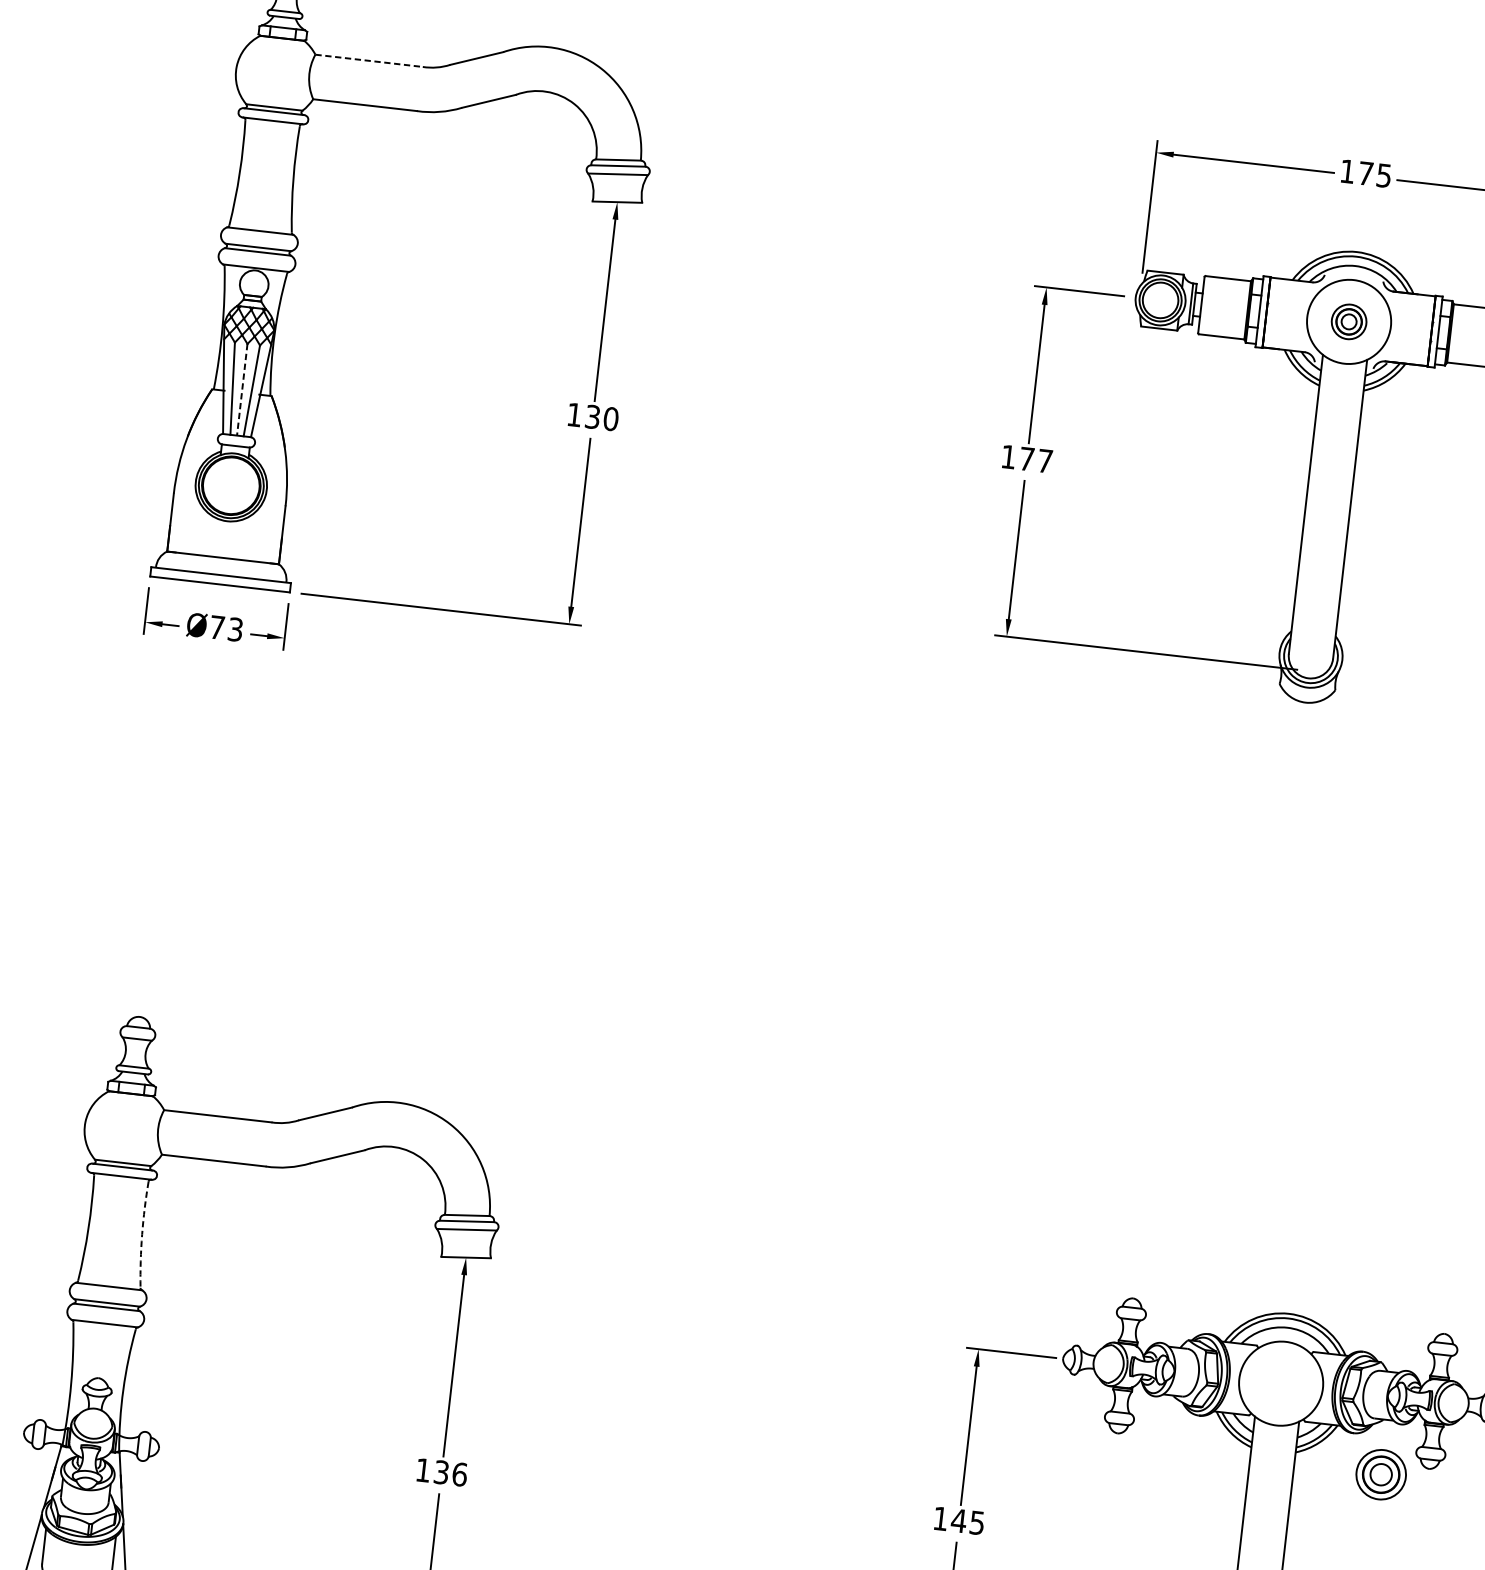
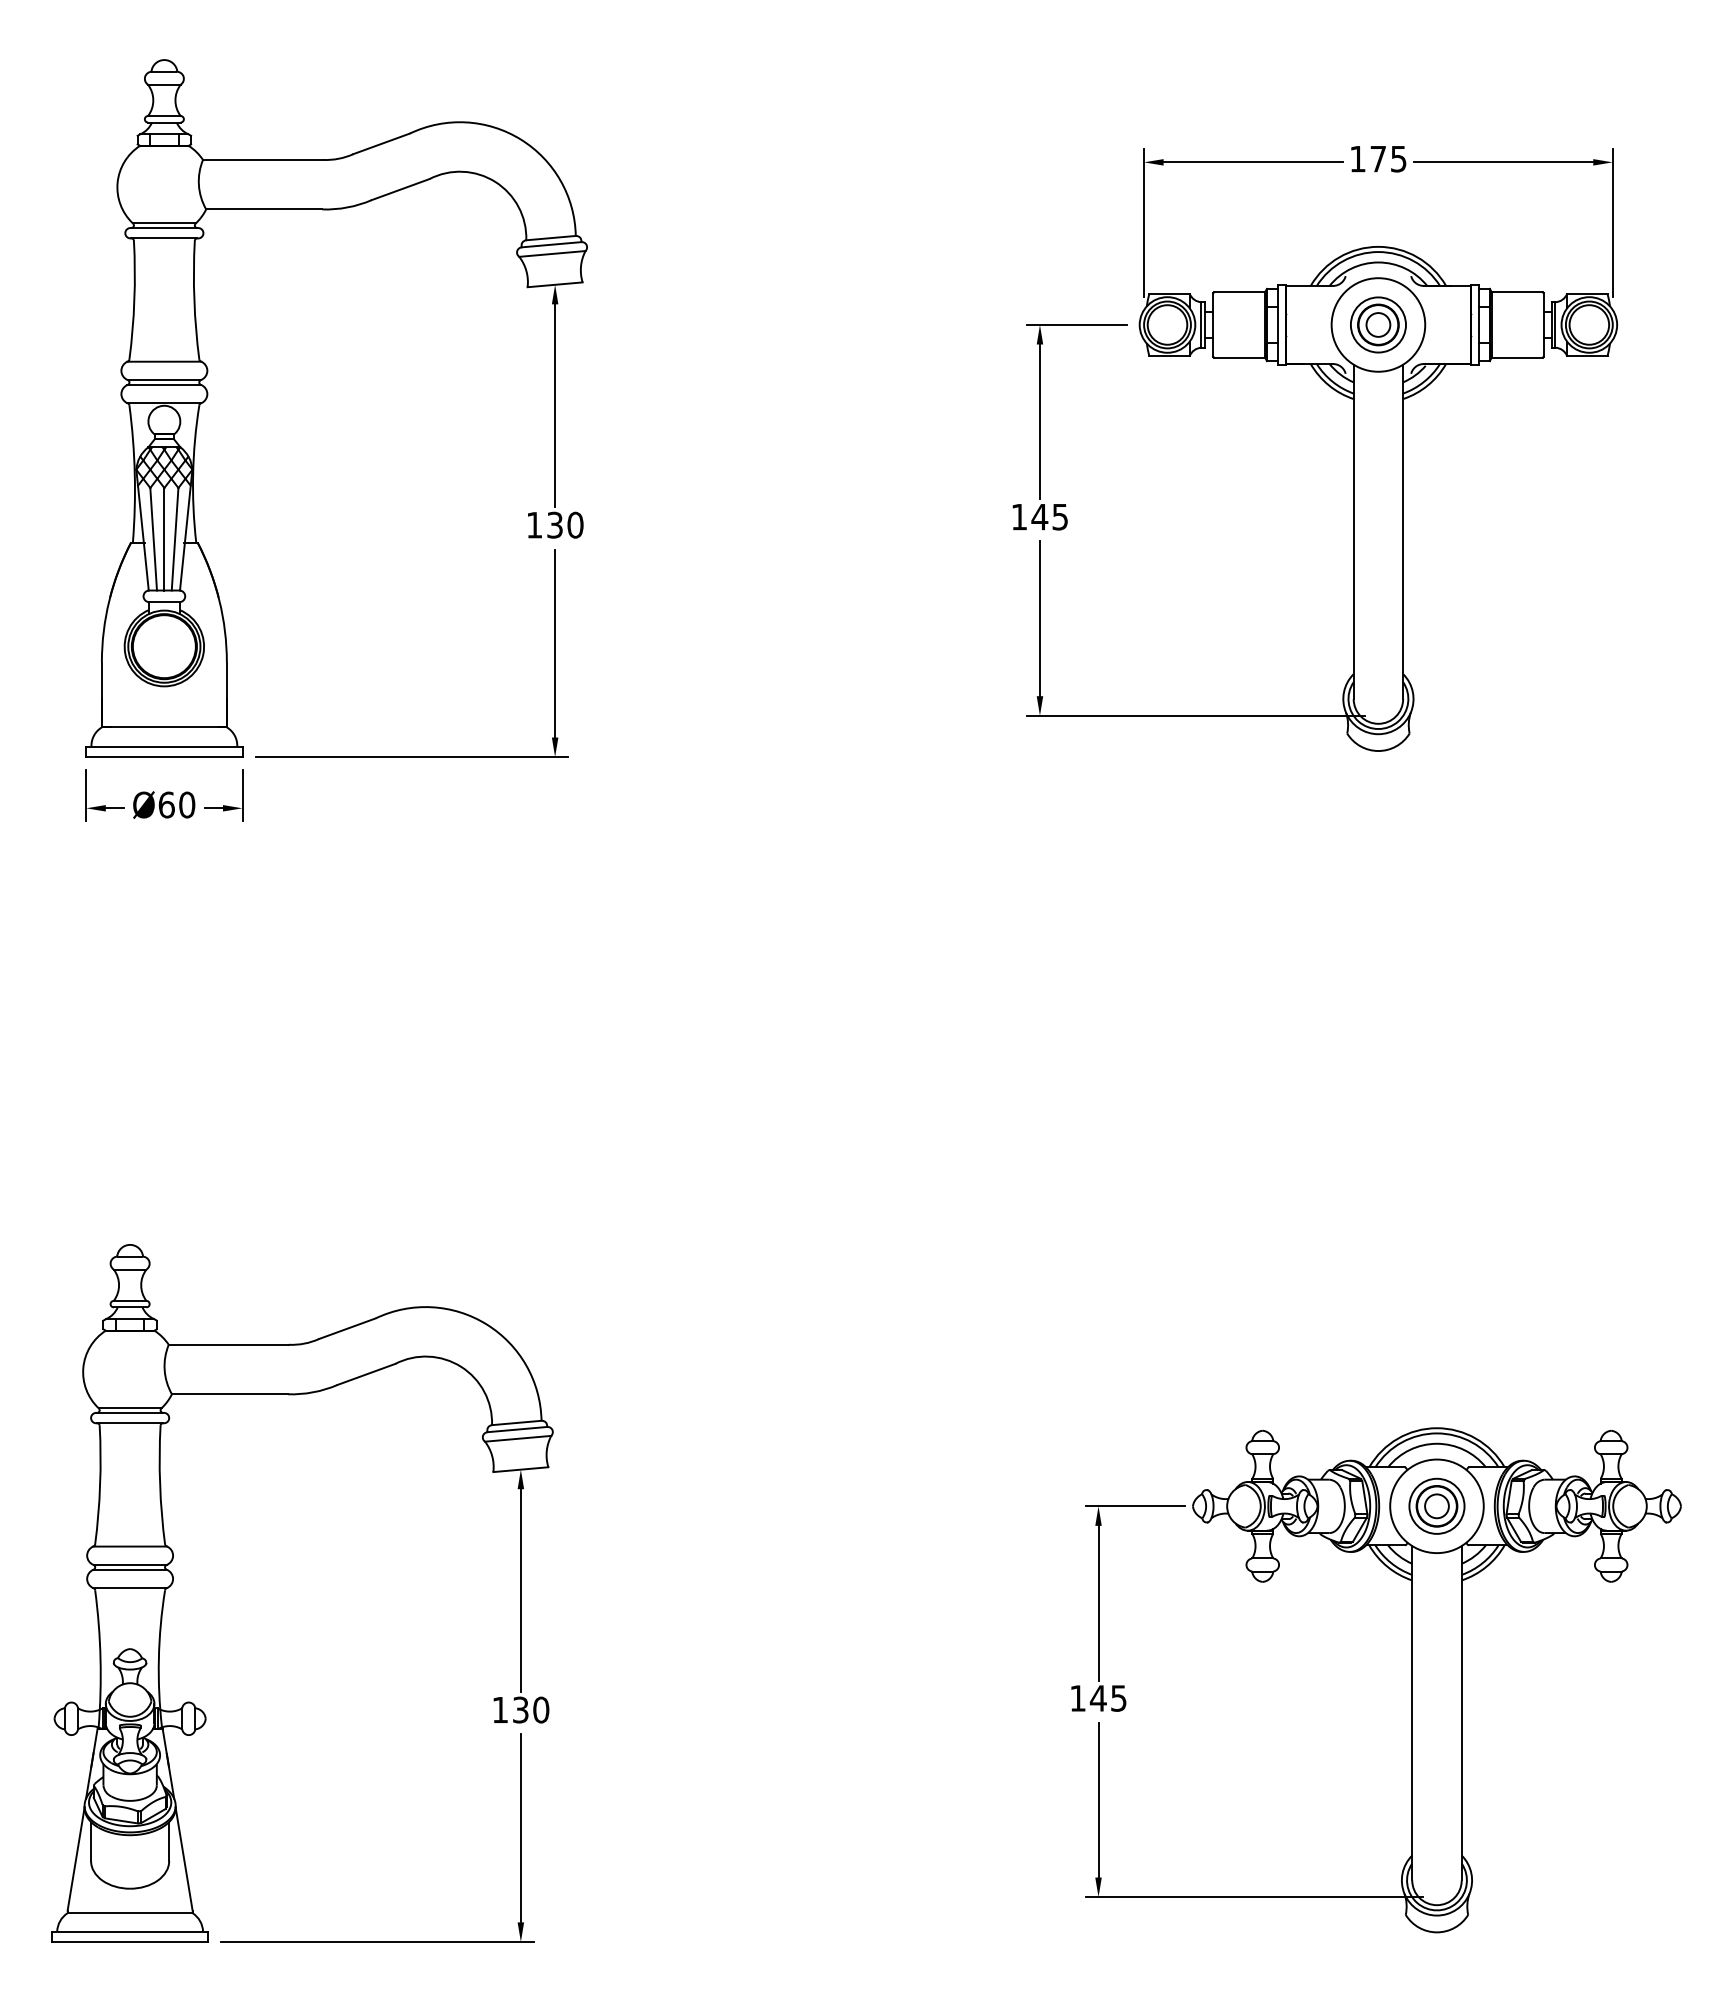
line: (369, 60) -> (263, 159), dashed -> solid
part: (1349, 321) -> (1378, 324), size x1.43
line: (242, 390) -> (164, 539), dashed -> solid
text: (1035, 460) -> (1049, 517), 177 -> 145
text: (226, 628) -> (176, 804), Ø73 -> Ø60
arc: (142, 1235) -> (160, 1485), dashed -> solid
part: (1380, 1473) -> (1436, 1505), moved
text: (460, 1474) -> (541, 1709), 136 -> 130

